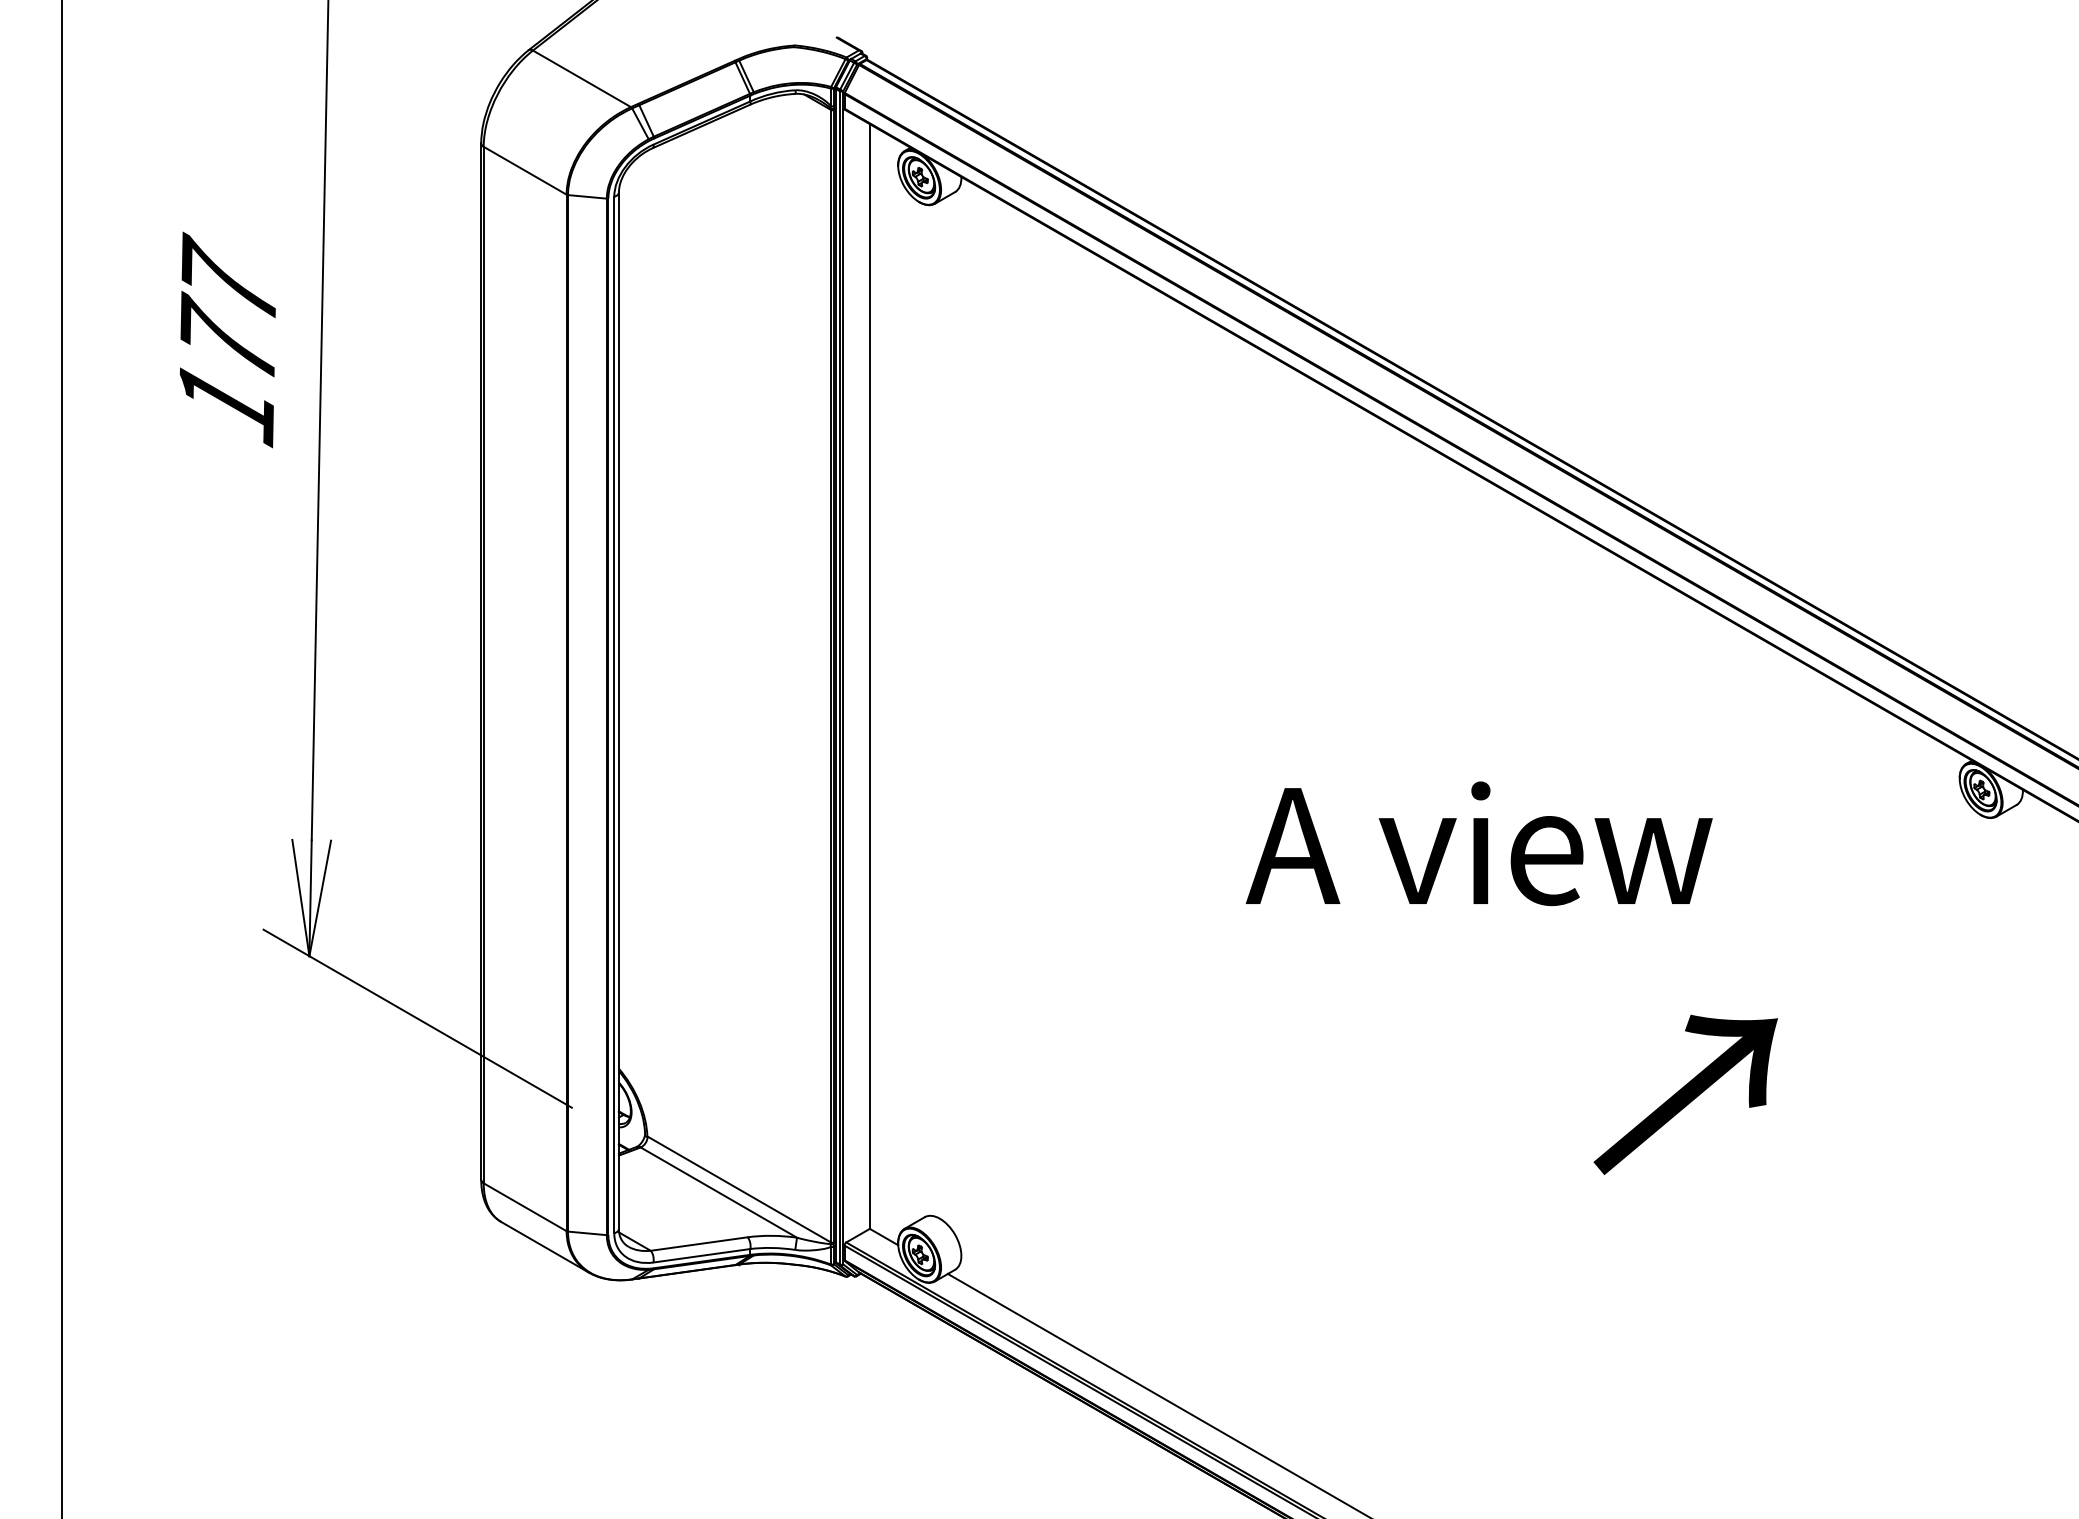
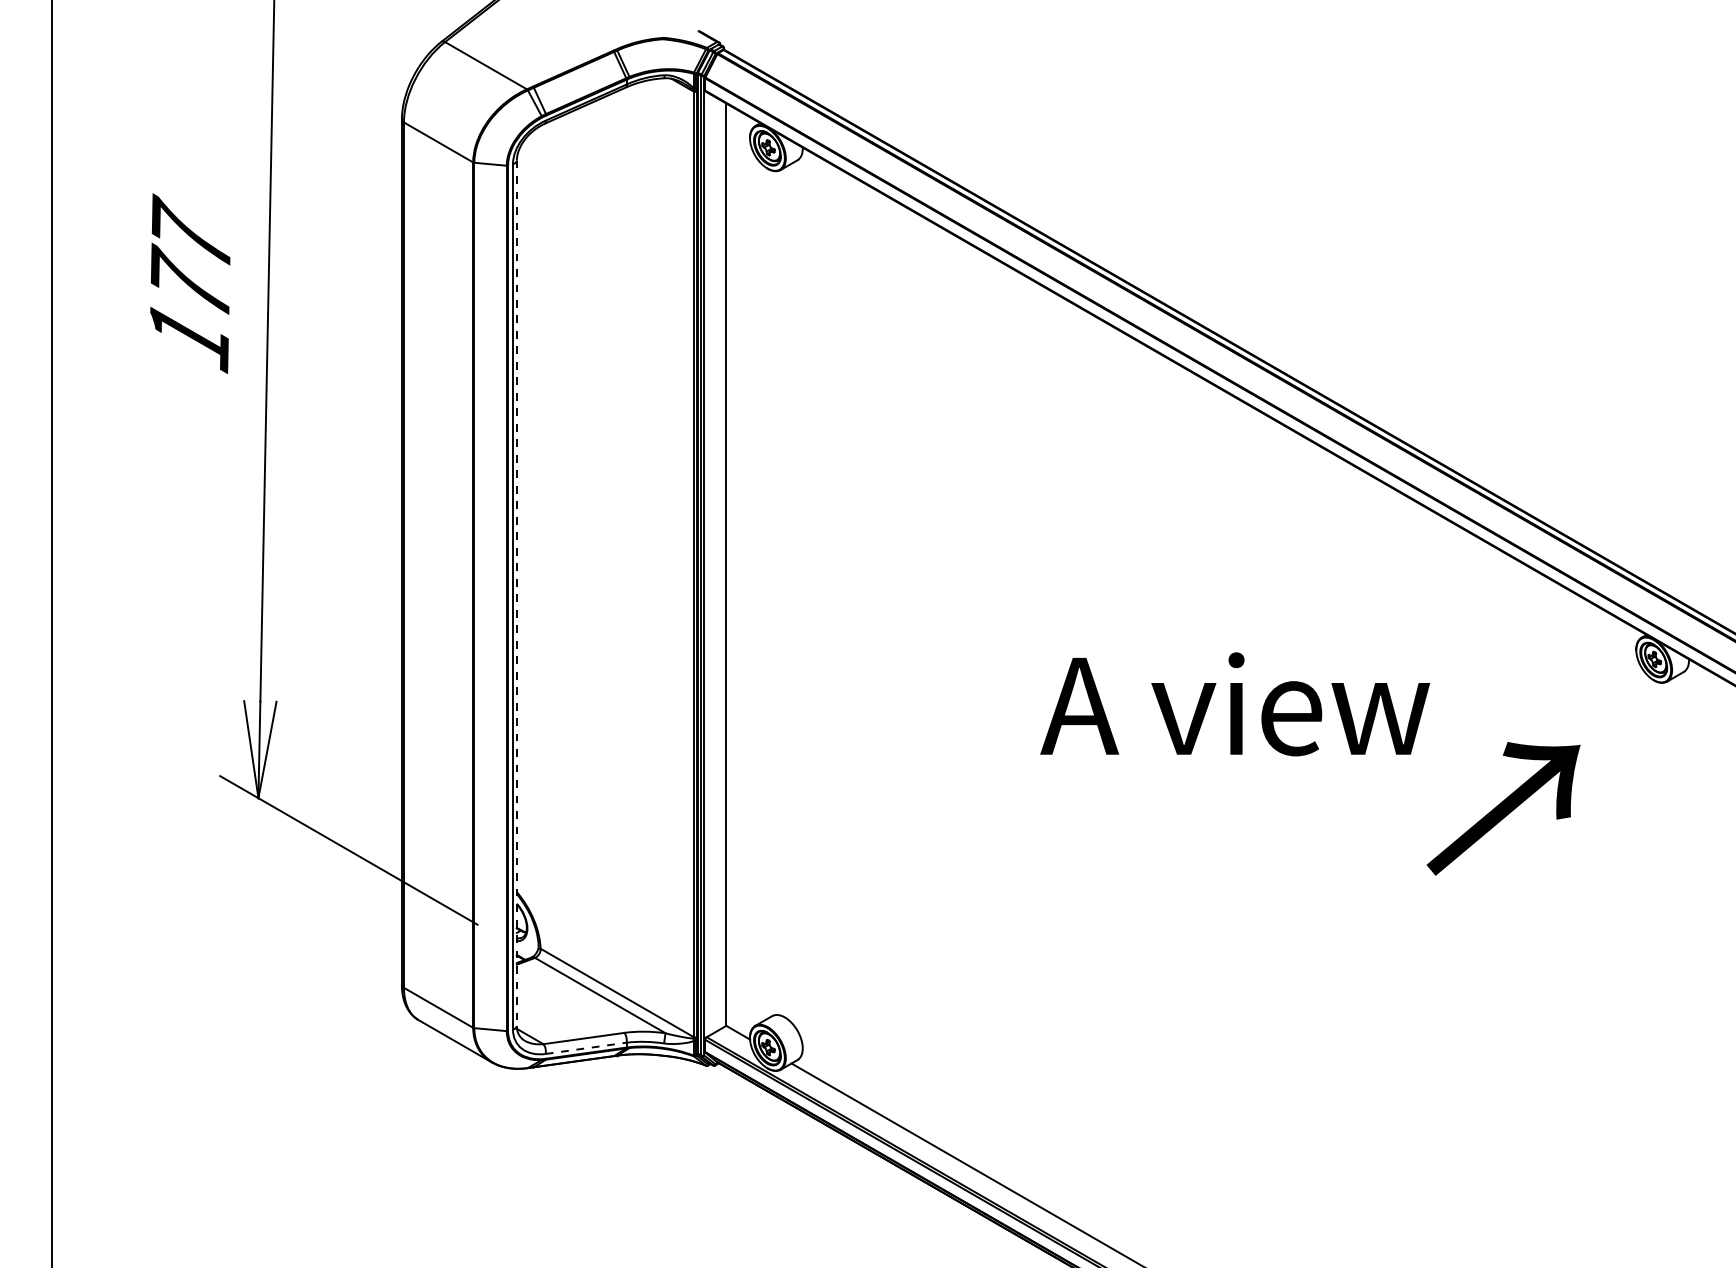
line: (618, 711) -> (516, 593), solid -> dashed
text: (1685, 1094) -> (1503, 808), moved
line: (701, 1255) -> (585, 1048), solid -> dashed

